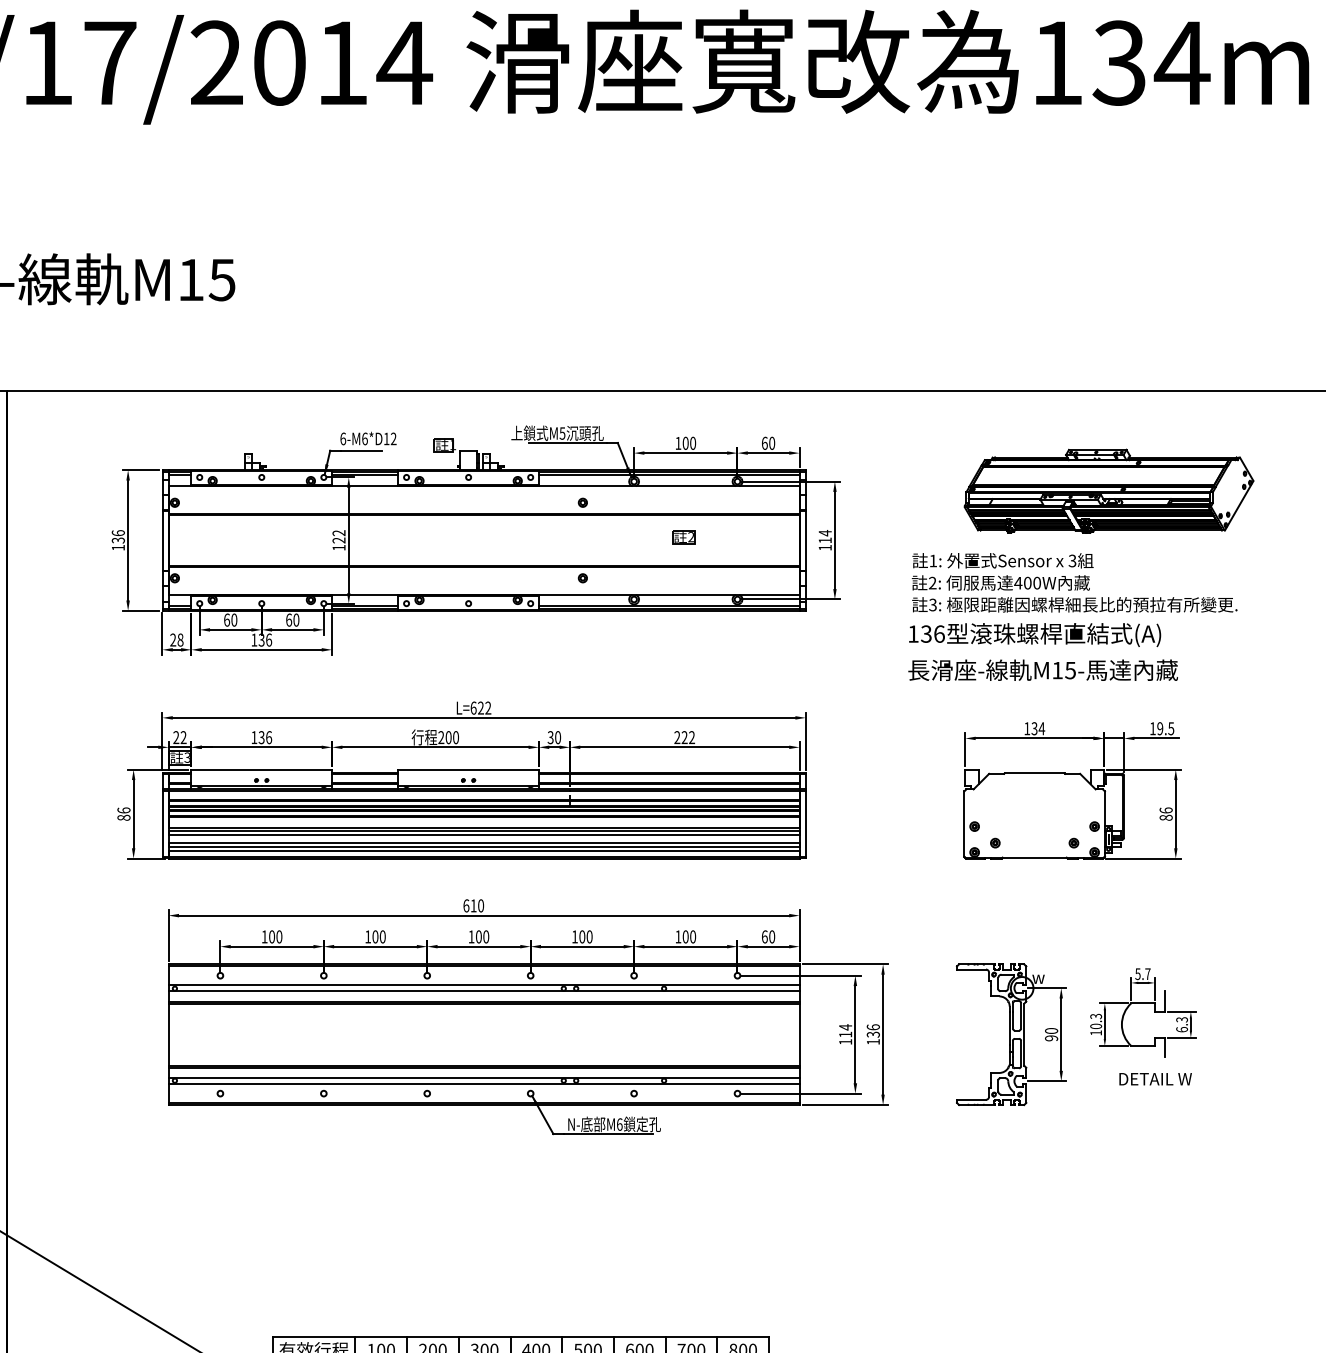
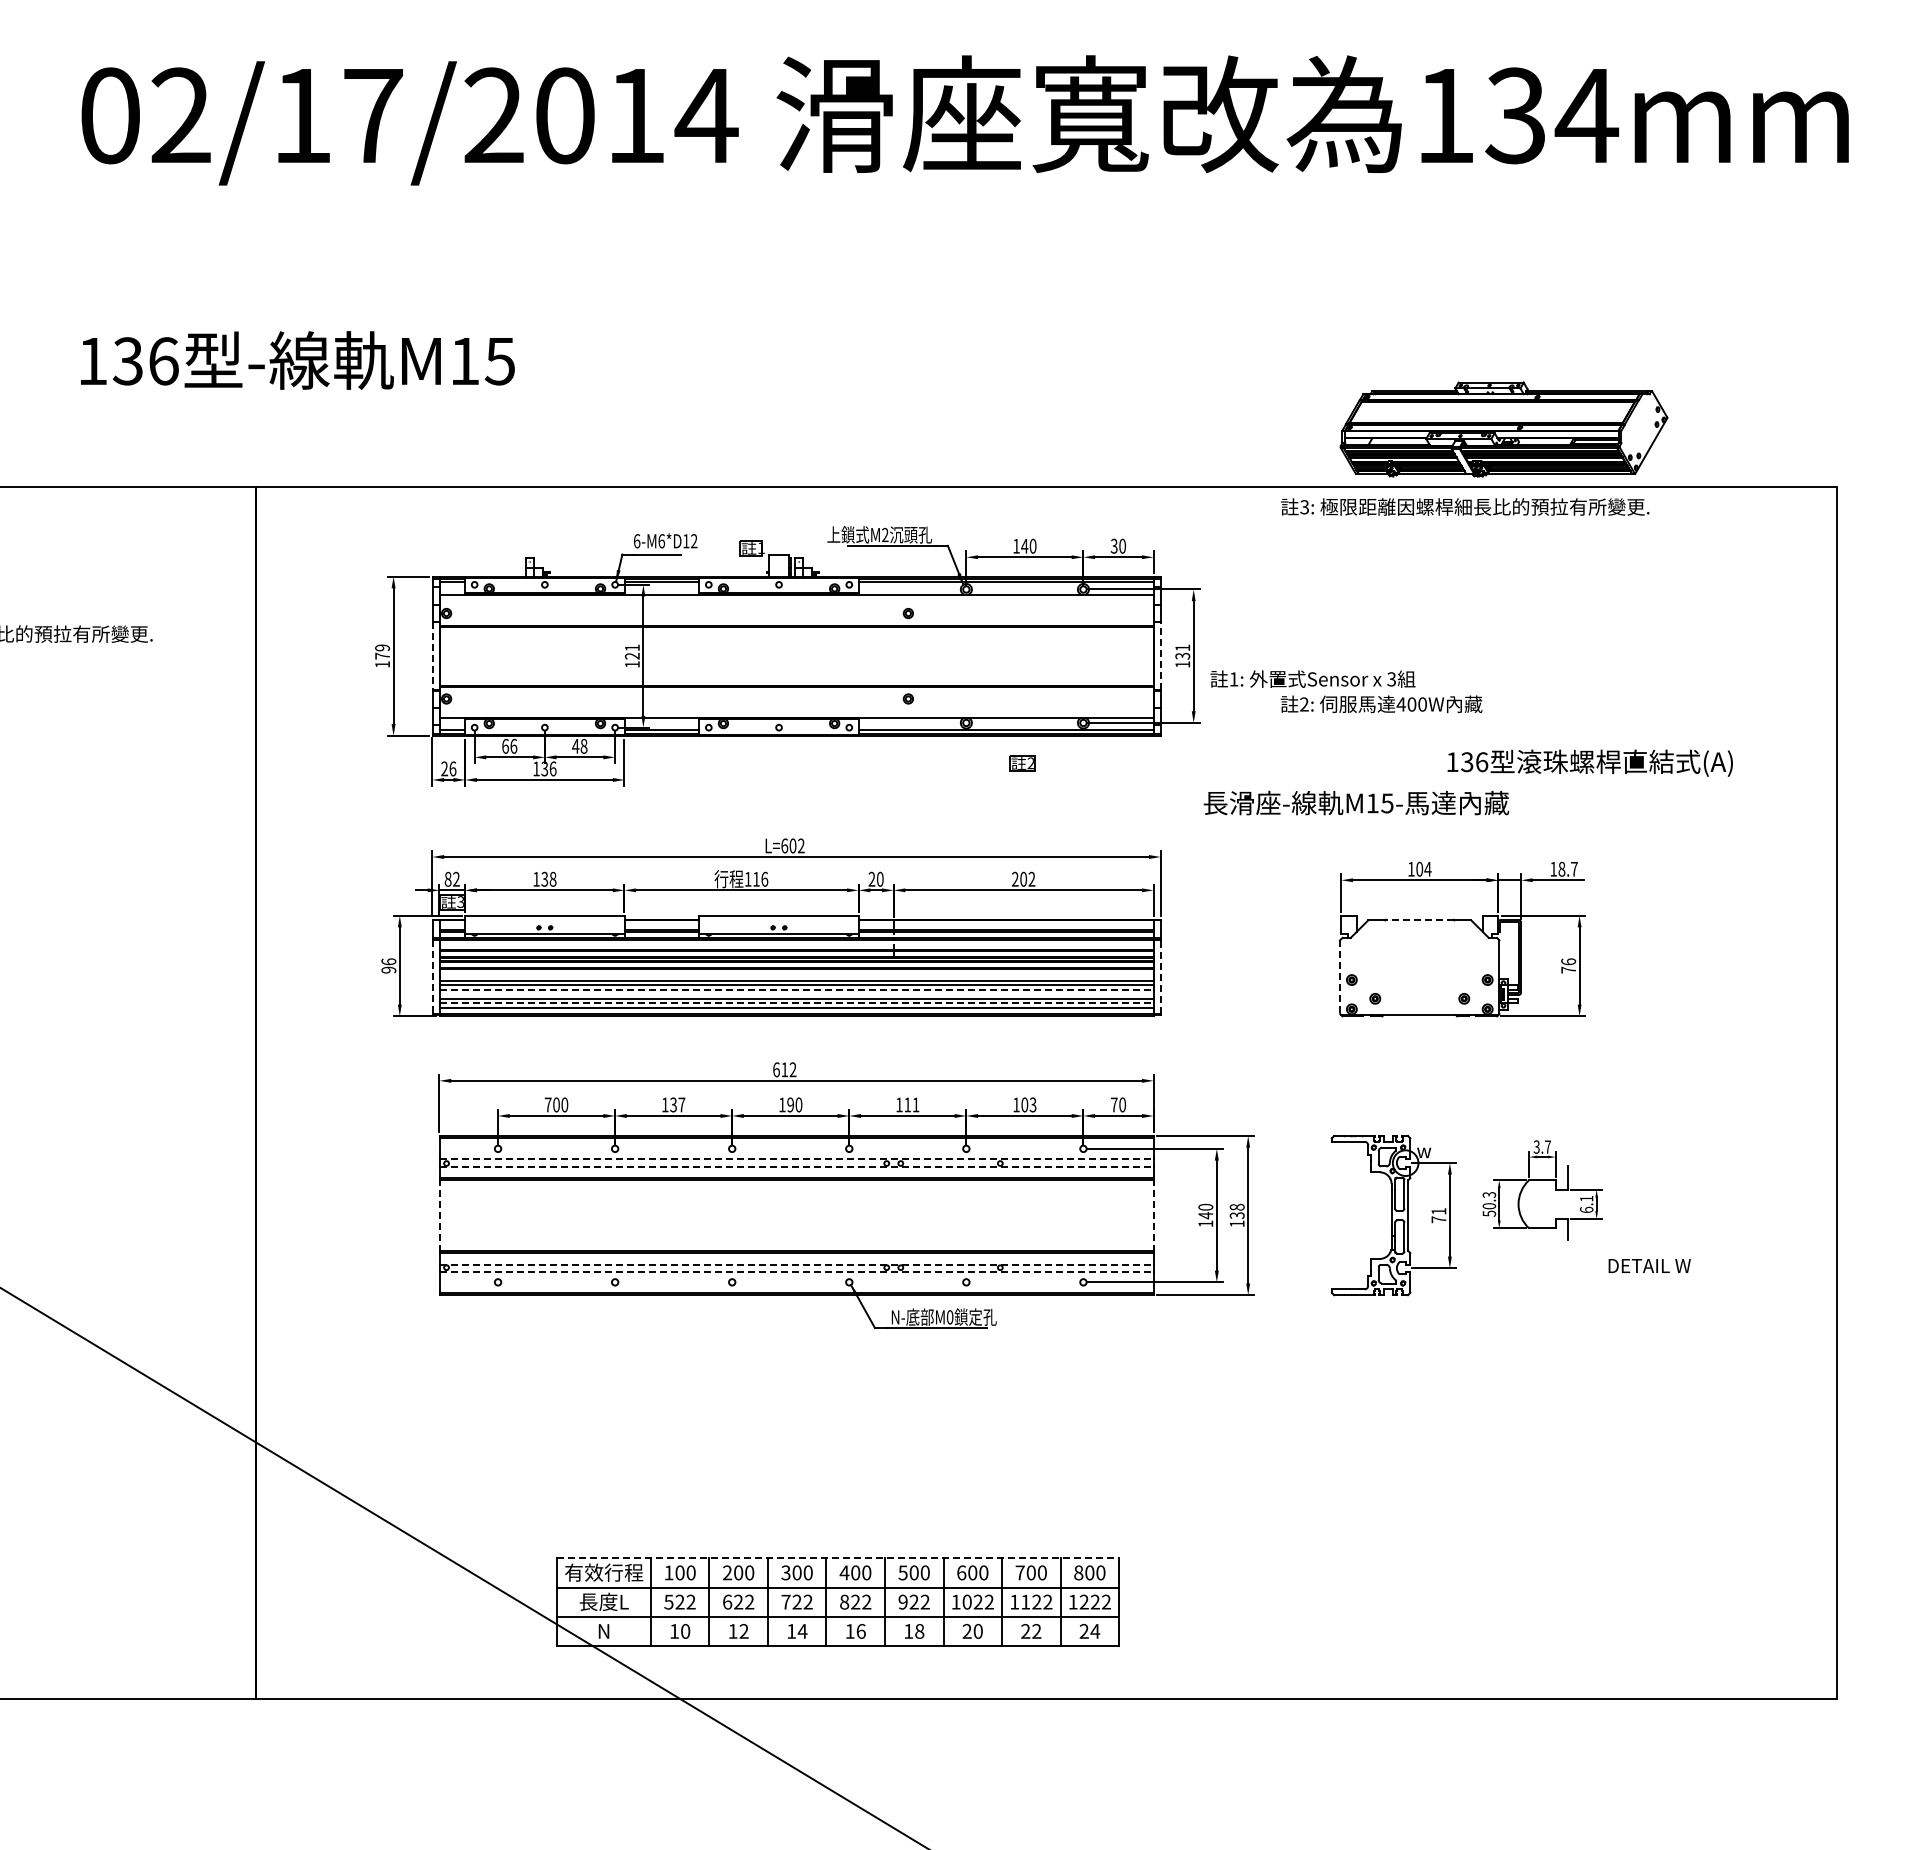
text: (562, 432) -> (885, 534), M5 -> M2
text: (685, 442) -> (1024, 545), 100 -> 140
text: (764, 442) -> (1113, 545), 60 -> 30
part: (1108, 491) -> (1503, 429), moved
text: (338, 532) -> (631, 647), 122 -> 121
text: (118, 536) -> (382, 651), 136 -> 179
text: (825, 536) -> (1182, 651), 114 -> 131
part: (683, 537) -> (1022, 763), moved
line: (162, 540) -> (432, 656), solid -> dashed
line: (805, 540) -> (1160, 656), solid -> dashed
text: (1002, 560) -> (1312, 678), moved
text: (1075, 604) -> (1465, 506), moved
text: (234, 619) -> (513, 745), 60 -> 66
text: (292, 619) -> (579, 745), 60 -> 48
text: (1034, 634) -> (1589, 762), moved
text: (180, 639) -> (452, 768), 28 -> 26
text: (1043, 670) -> (1356, 803), moved
text: (480, 707) -> (792, 845), L=622 -> L=602
text: (1034, 728) -> (1419, 869), 134 -> 104
text: (1165, 728) -> (1567, 868), 19.5 -> 18.7
text: (175, 736) -> (447, 878), 22 -> 82
text: (268, 736) -> (552, 878), 136 -> 138
text: (448, 736) -> (756, 878), 200 -> 116
text: (550, 737) -> (871, 879), 30 -> 20
text: (684, 737) -> (1023, 879), 222 -> 202
line: (1034, 773) -> (1419, 919), solid -> dashed
text: (123, 817) -> (388, 969), 86 -> 96
text: (1166, 817) -> (1568, 969), 86 -> 76
line: (162, 824) -> (432, 977), solid -> dashed
line: (805, 824) -> (1160, 977), solid -> dashed
line: (964, 824) -> (1340, 977), solid -> dashed
line: (484, 834) -> (797, 989), solid -> dashed
line: (484, 847) -> (797, 1003), solid -> dashed
text: (480, 905) -> (792, 1069), 610 -> 612
text: (264, 936) -> (547, 1104), 100 -> 700
text: (378, 936) -> (677, 1104), 100 -> 137
text: (478, 936) -> (790, 1104), 100 -> 190
text: (585, 936) -> (911, 1104), 100 -> 111
text: (692, 936) -> (1032, 1104), 100 -> 103
text: (764, 936) -> (1114, 1104), 60 -> 70
text: (1137, 973) -> (1536, 1146), 5.7 -> 3.7
line: (484, 985) -> (797, 1159), solid -> dashed
line: (484, 991) -> (797, 1166), solid -> dashed
text: (1181, 1019) -> (1586, 1198), 6.3 -> 6.1
text: (872, 1026) -> (1236, 1206), 136 -> 138
text: (845, 1031) -> (1205, 1211), 114 -> 140
text: (1096, 1032) -> (1489, 1213), 10.3 -> 50.3
line: (168, 1034) -> (439, 1215), solid -> dashed
text: (1051, 1034) -> (1438, 1215), 90 -> 71
line: (799, 1035) -> (1153, 1216), solid -> dashed
line: (484, 1077) -> (797, 1264), solid -> dashed
text: (1155, 1078) -> (1649, 1265), moved
line: (484, 1084) -> (797, 1271), solid -> dashed
text: (620, 1124) -> (950, 1317), M6 -> M0
line: (521, 1337) -> (838, 1558), solid -> dashed

